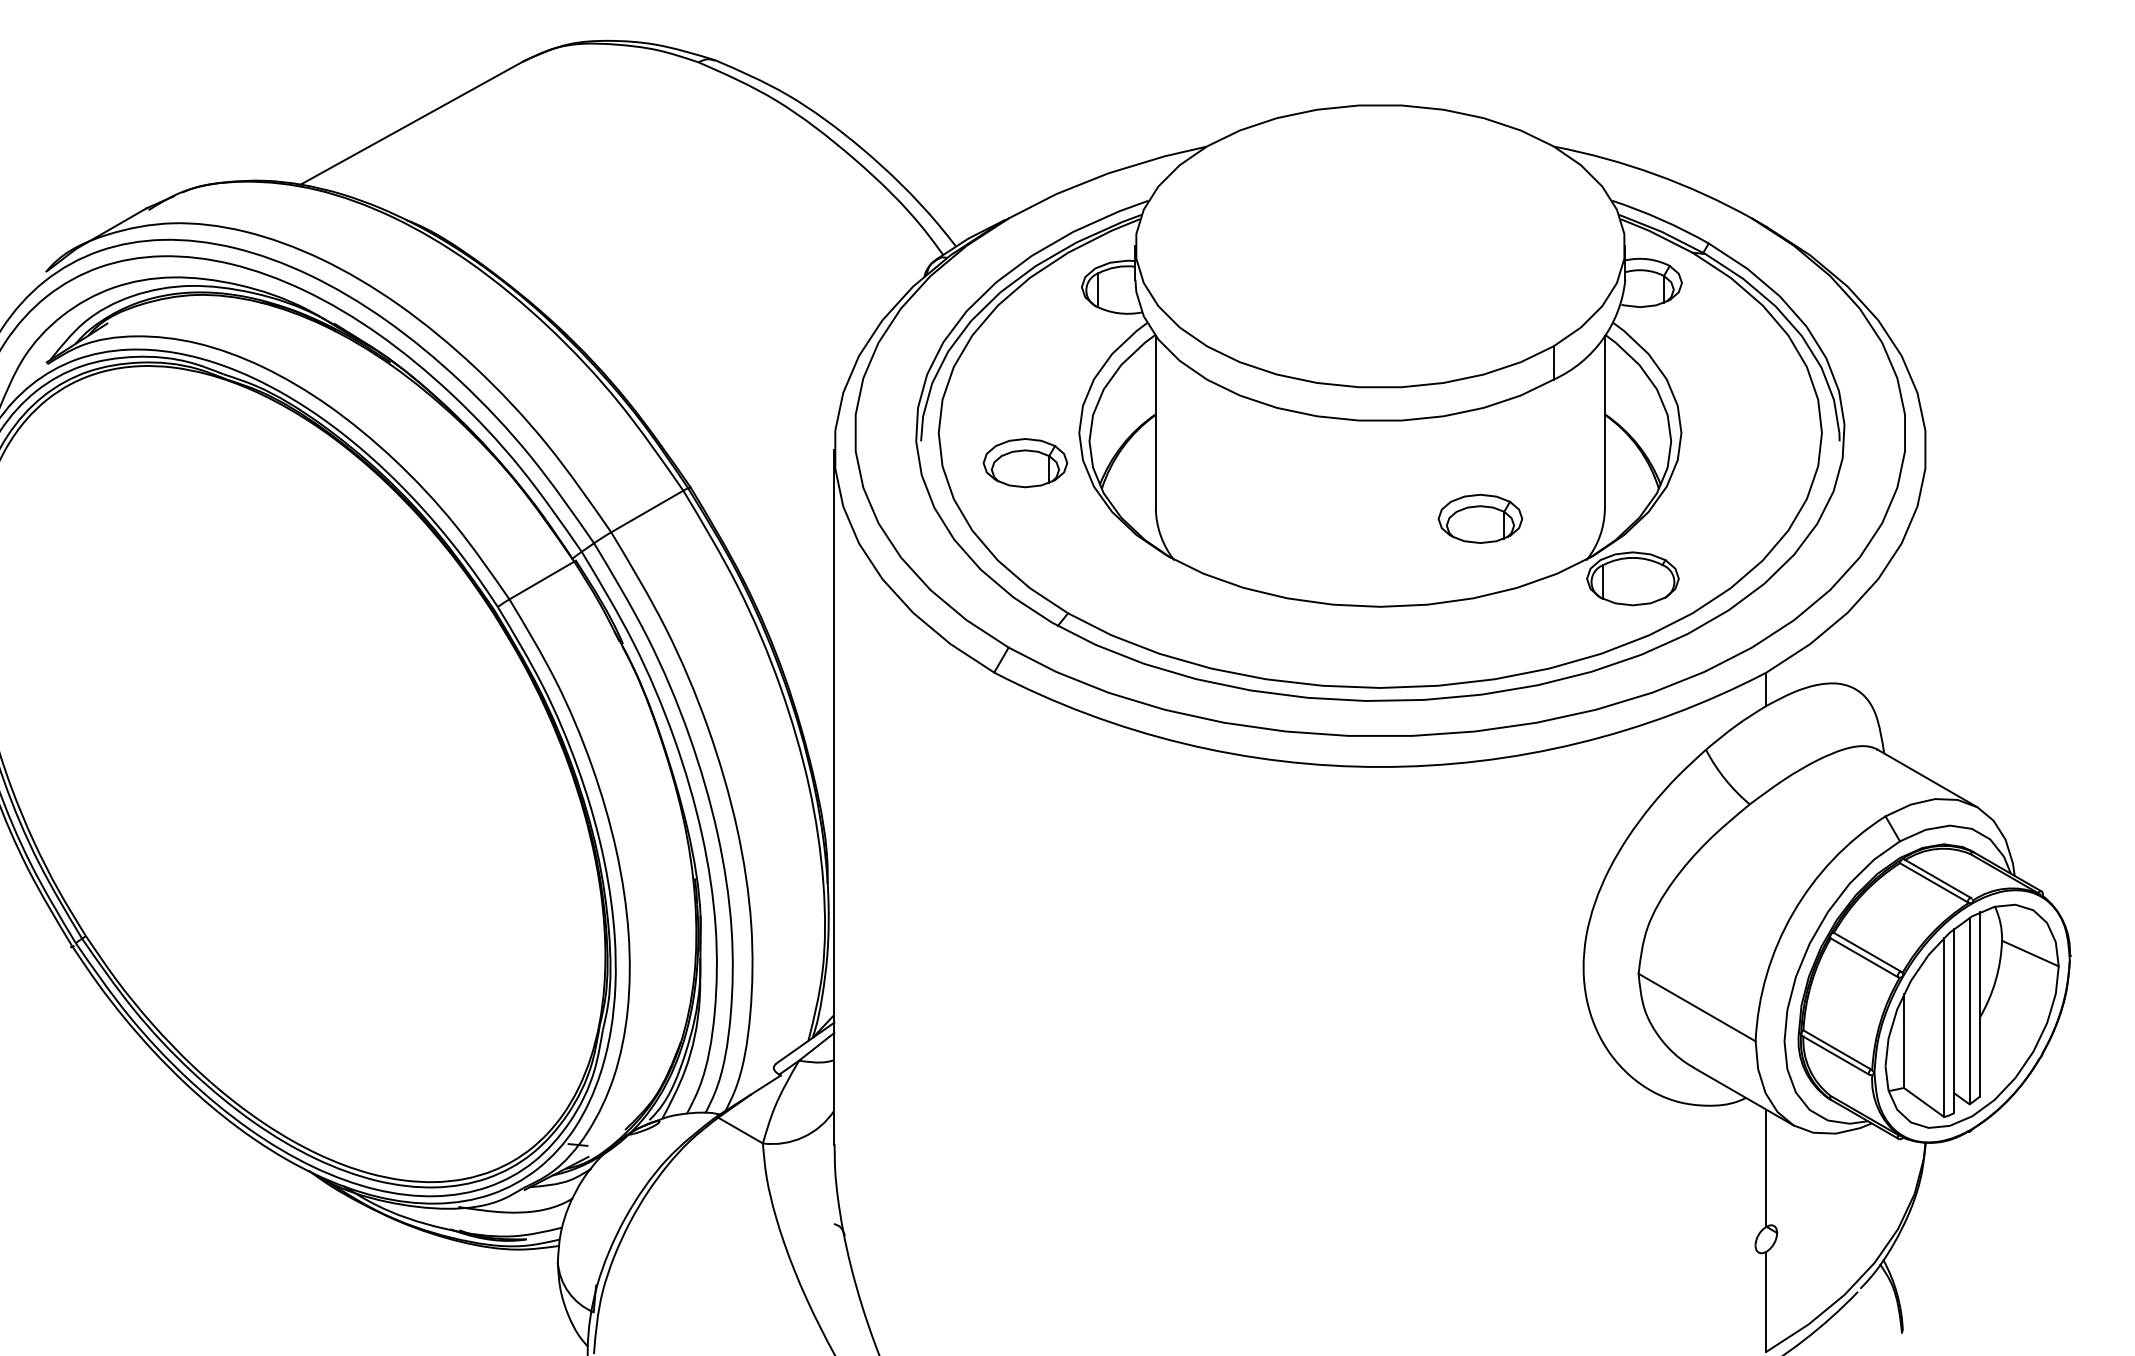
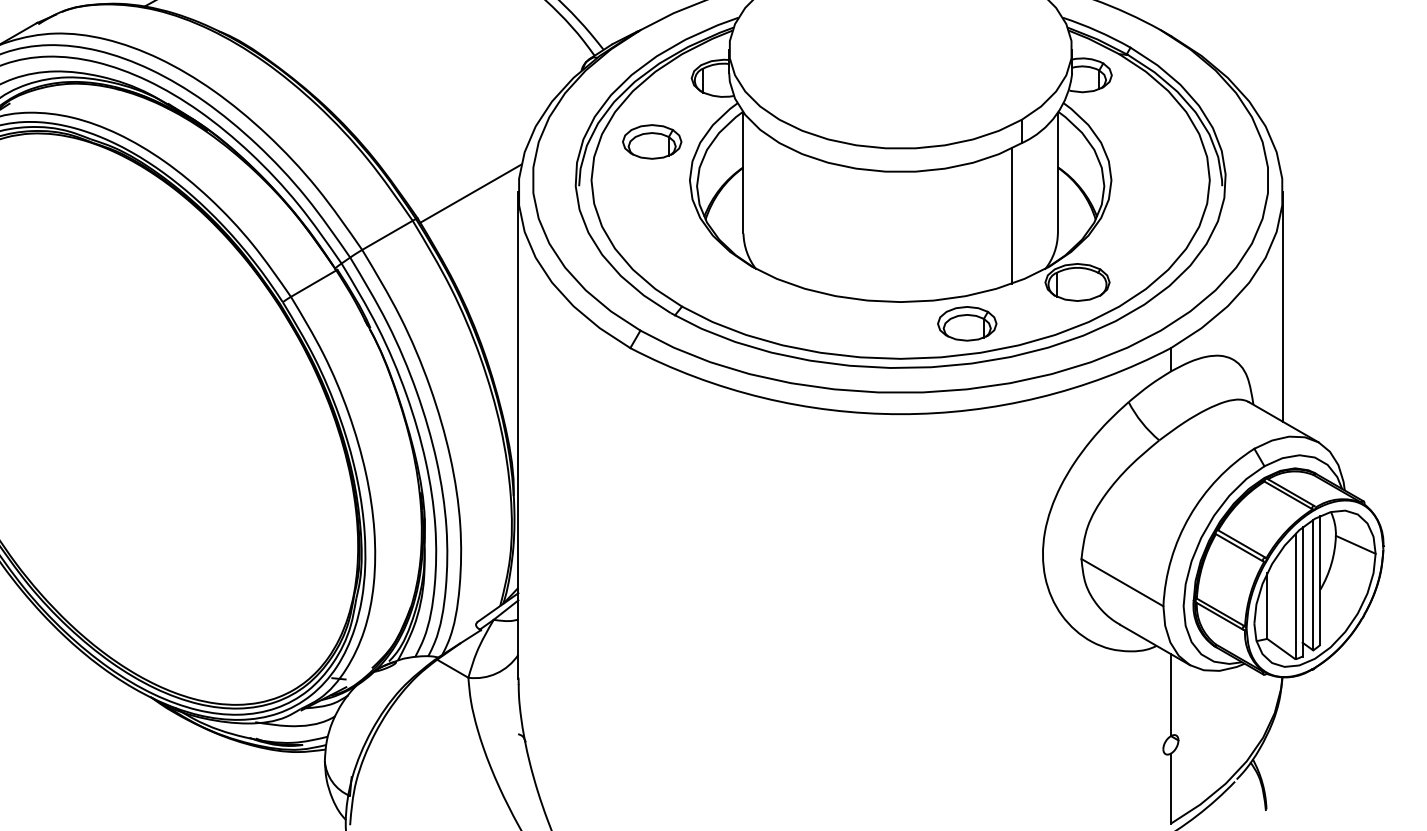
line: (766, 451) -> (470, 193), added
part: (1025, 463) -> (652, 142), moved
line: (1539, 483) -> (1012, 215), added
part: (1480, 518) -> (967, 323), moved
line: (1926, 613) -> (1283, 306), added

